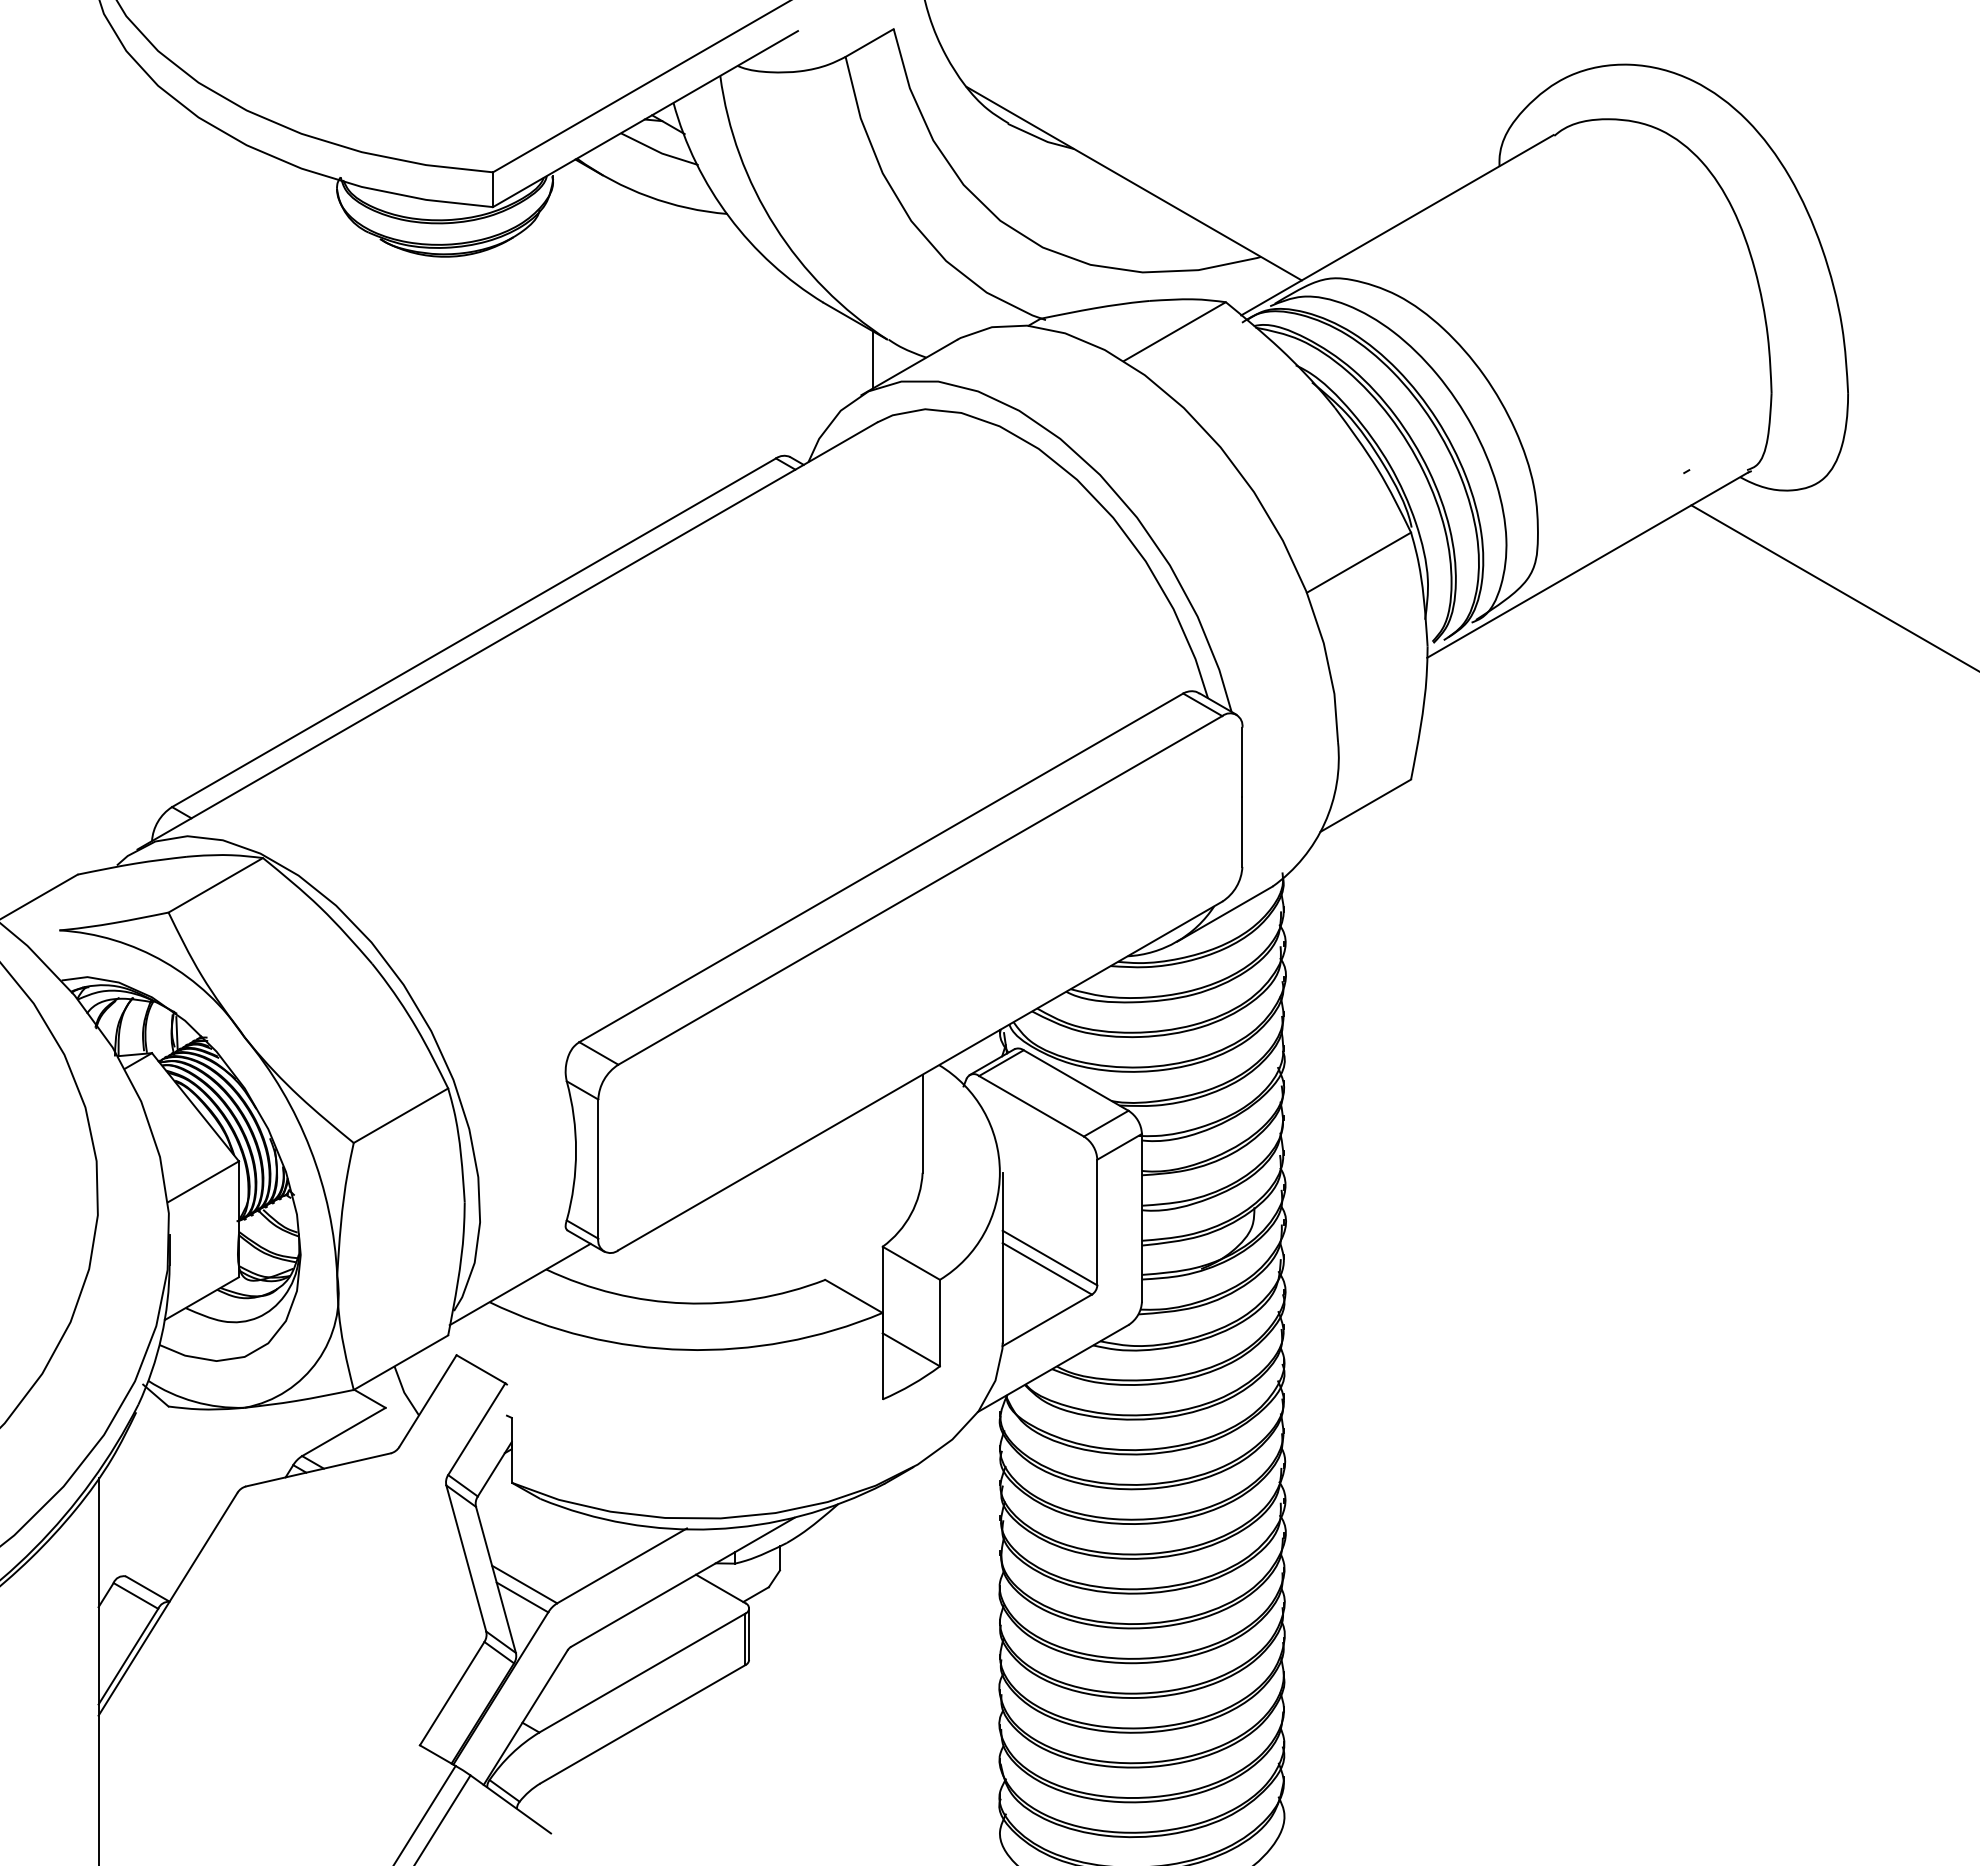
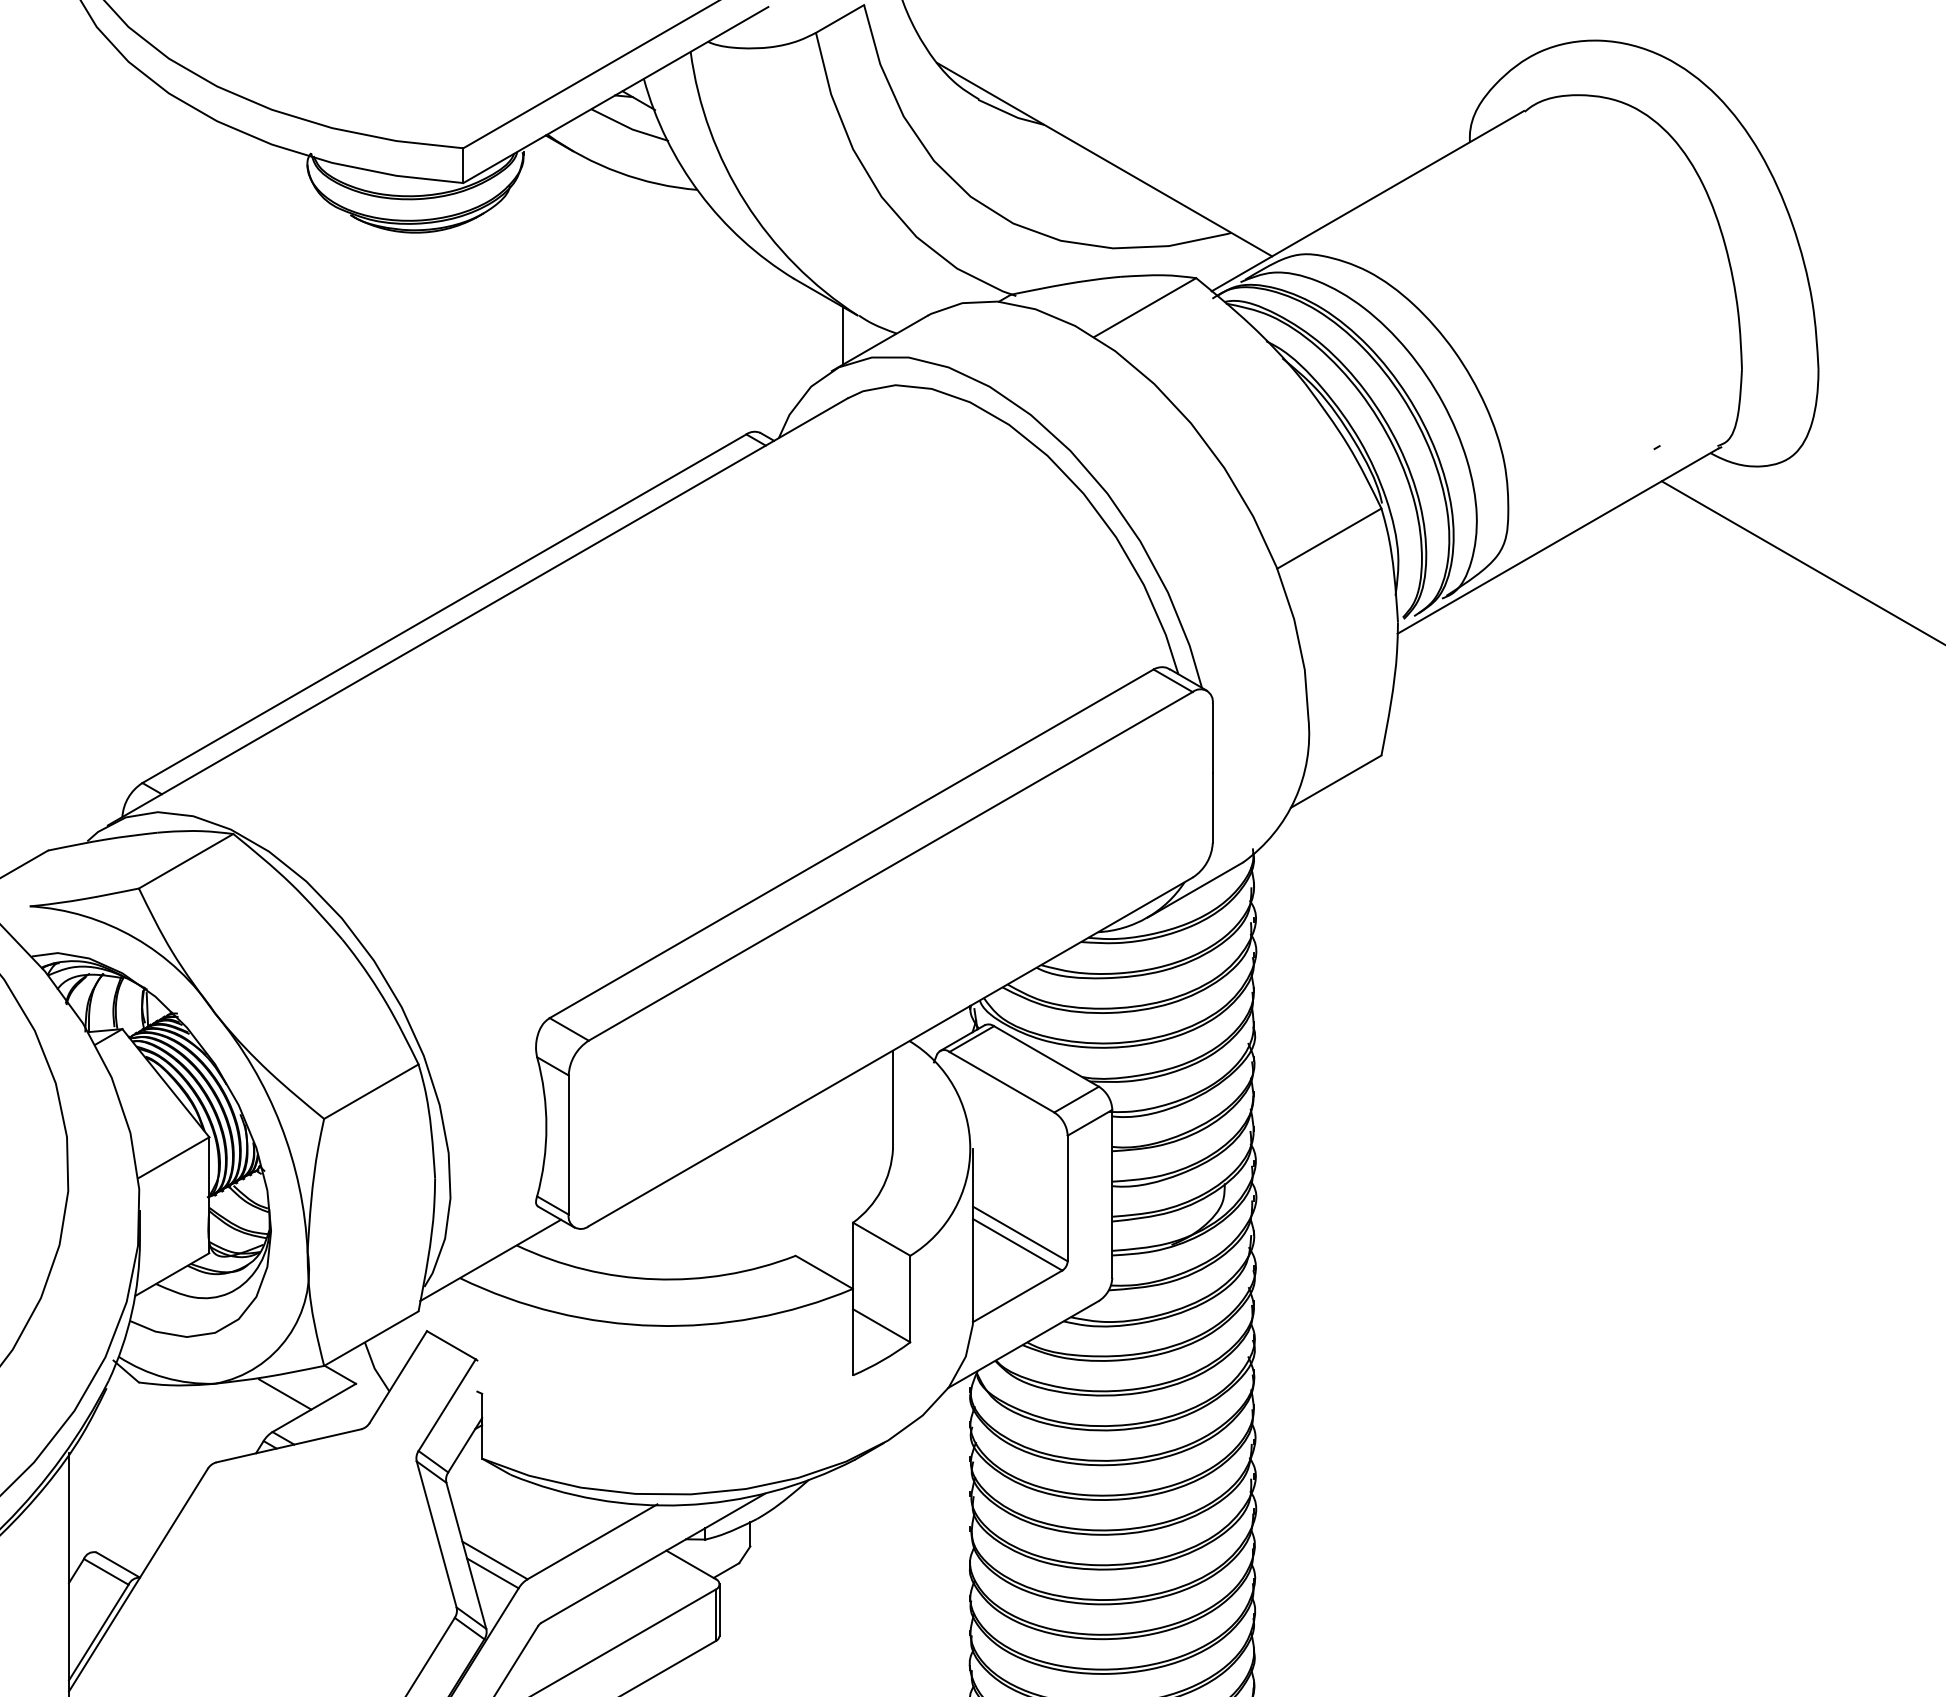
line: (314, 1418) -> (284, 1394), added

